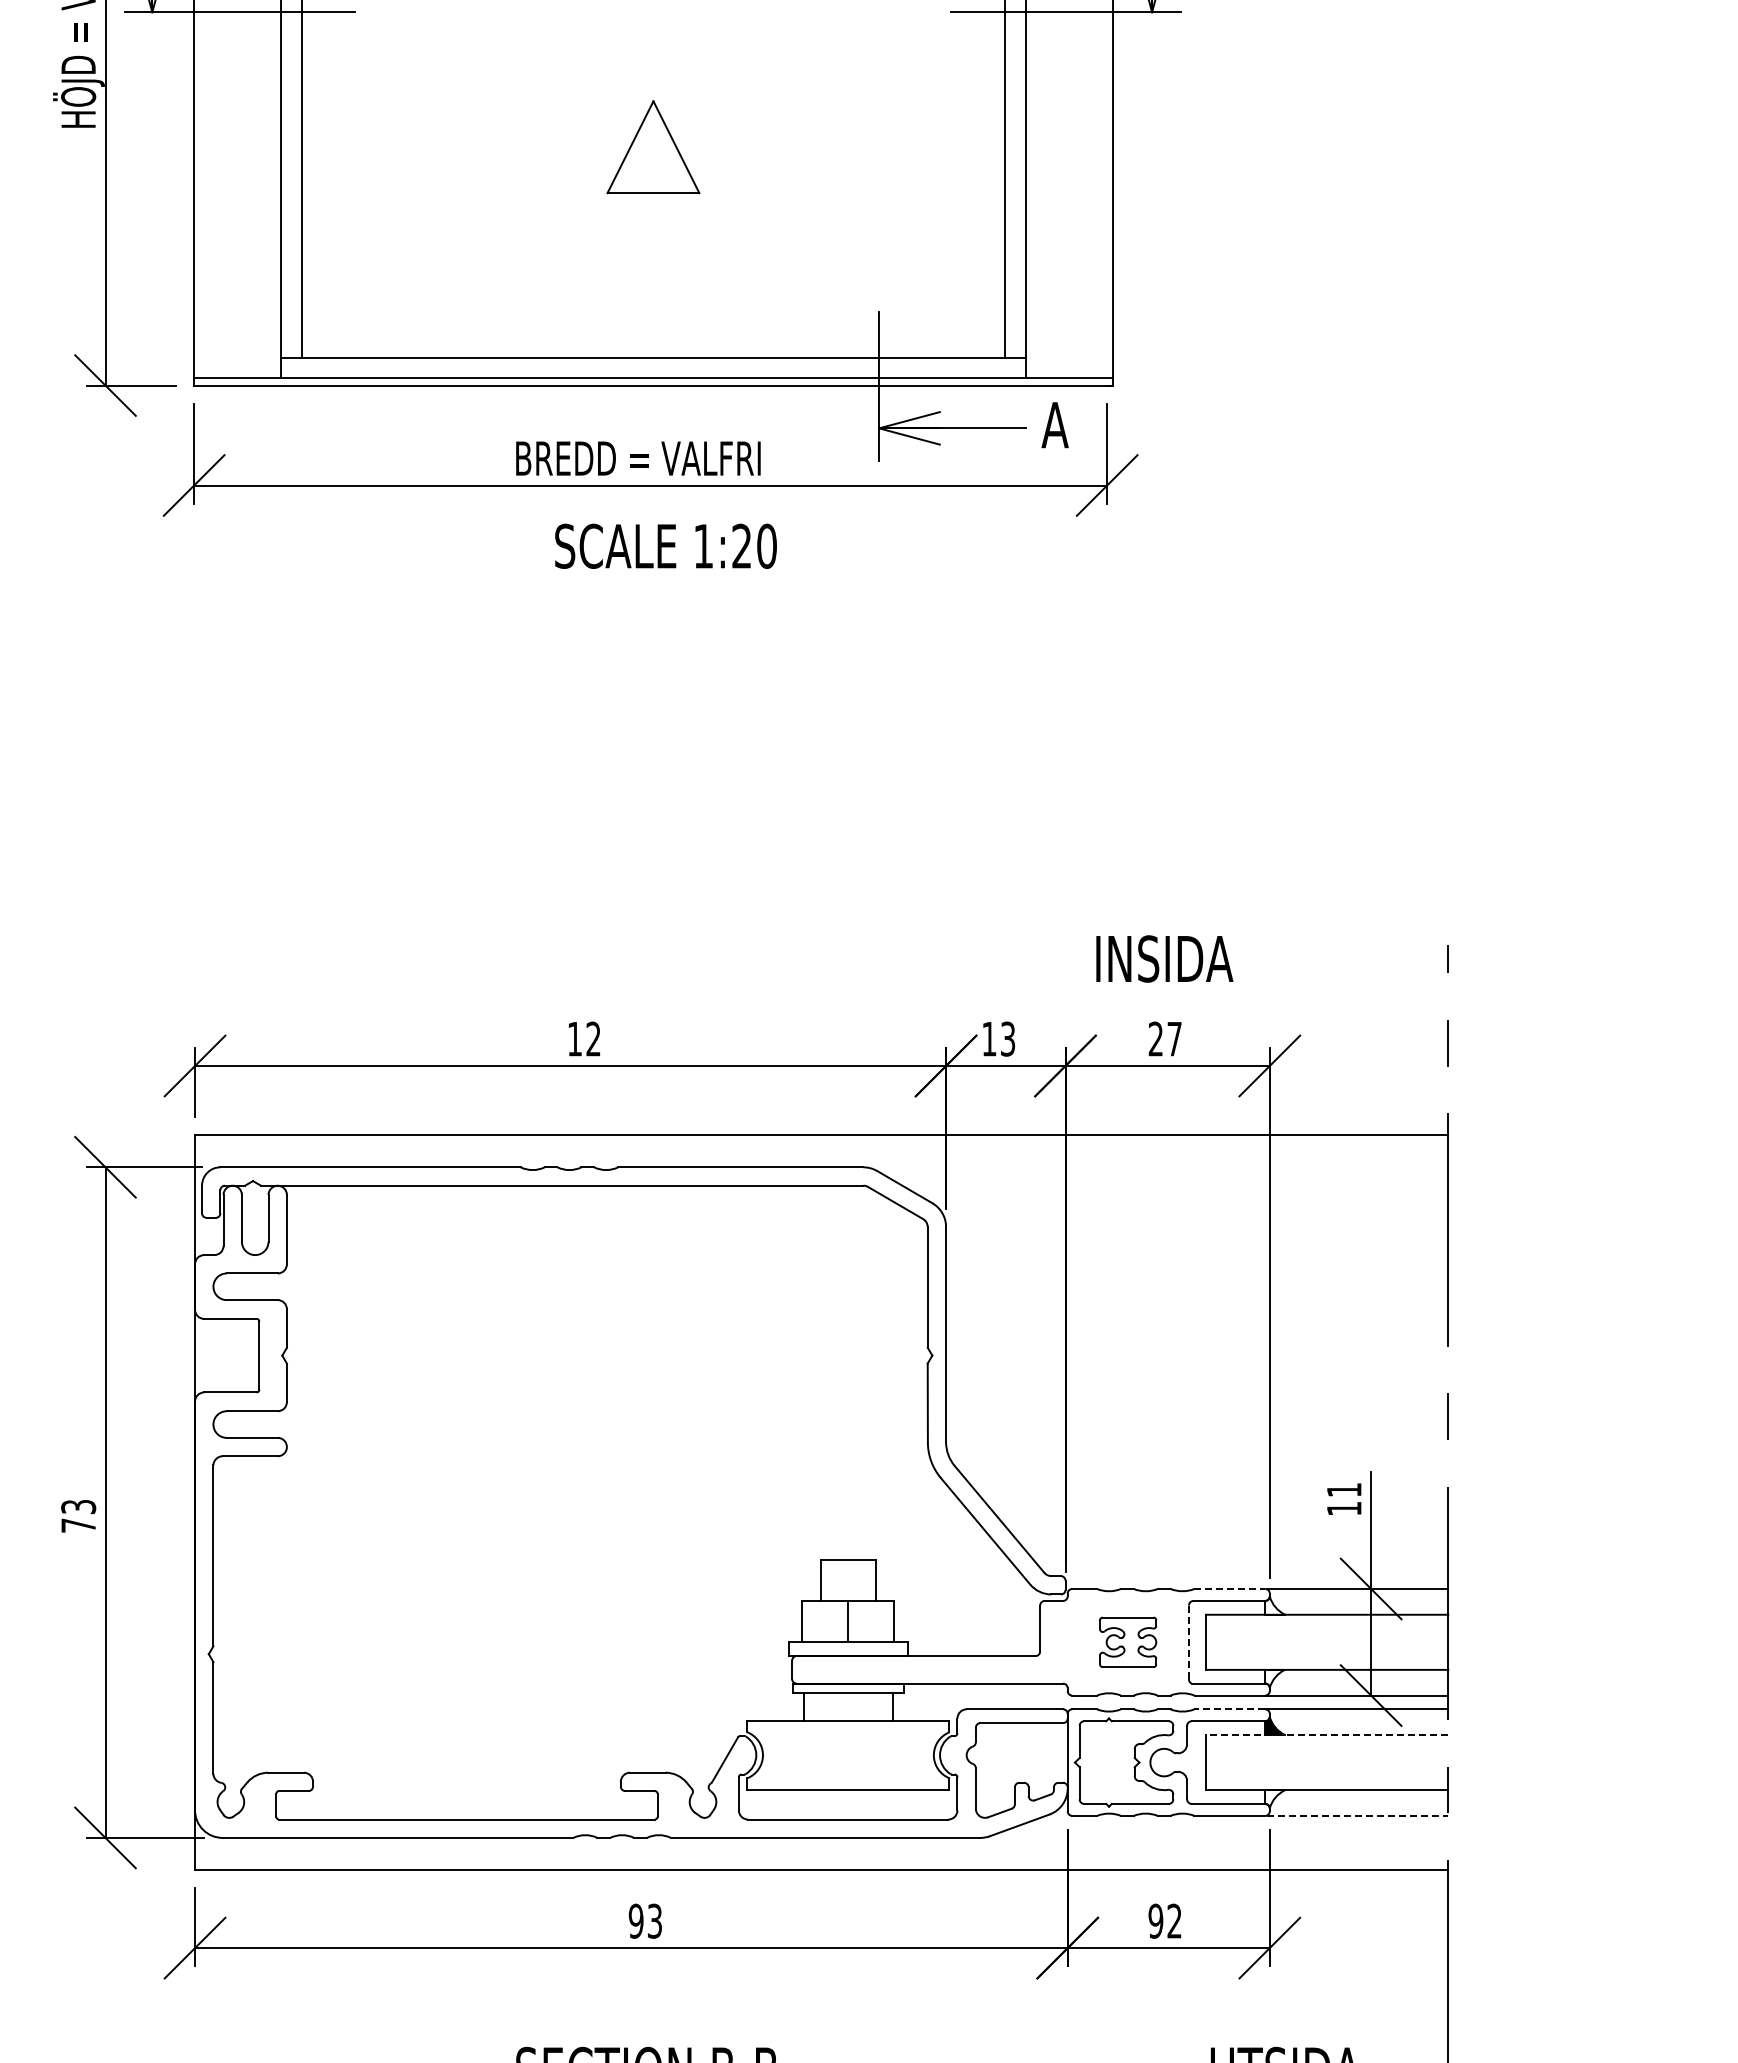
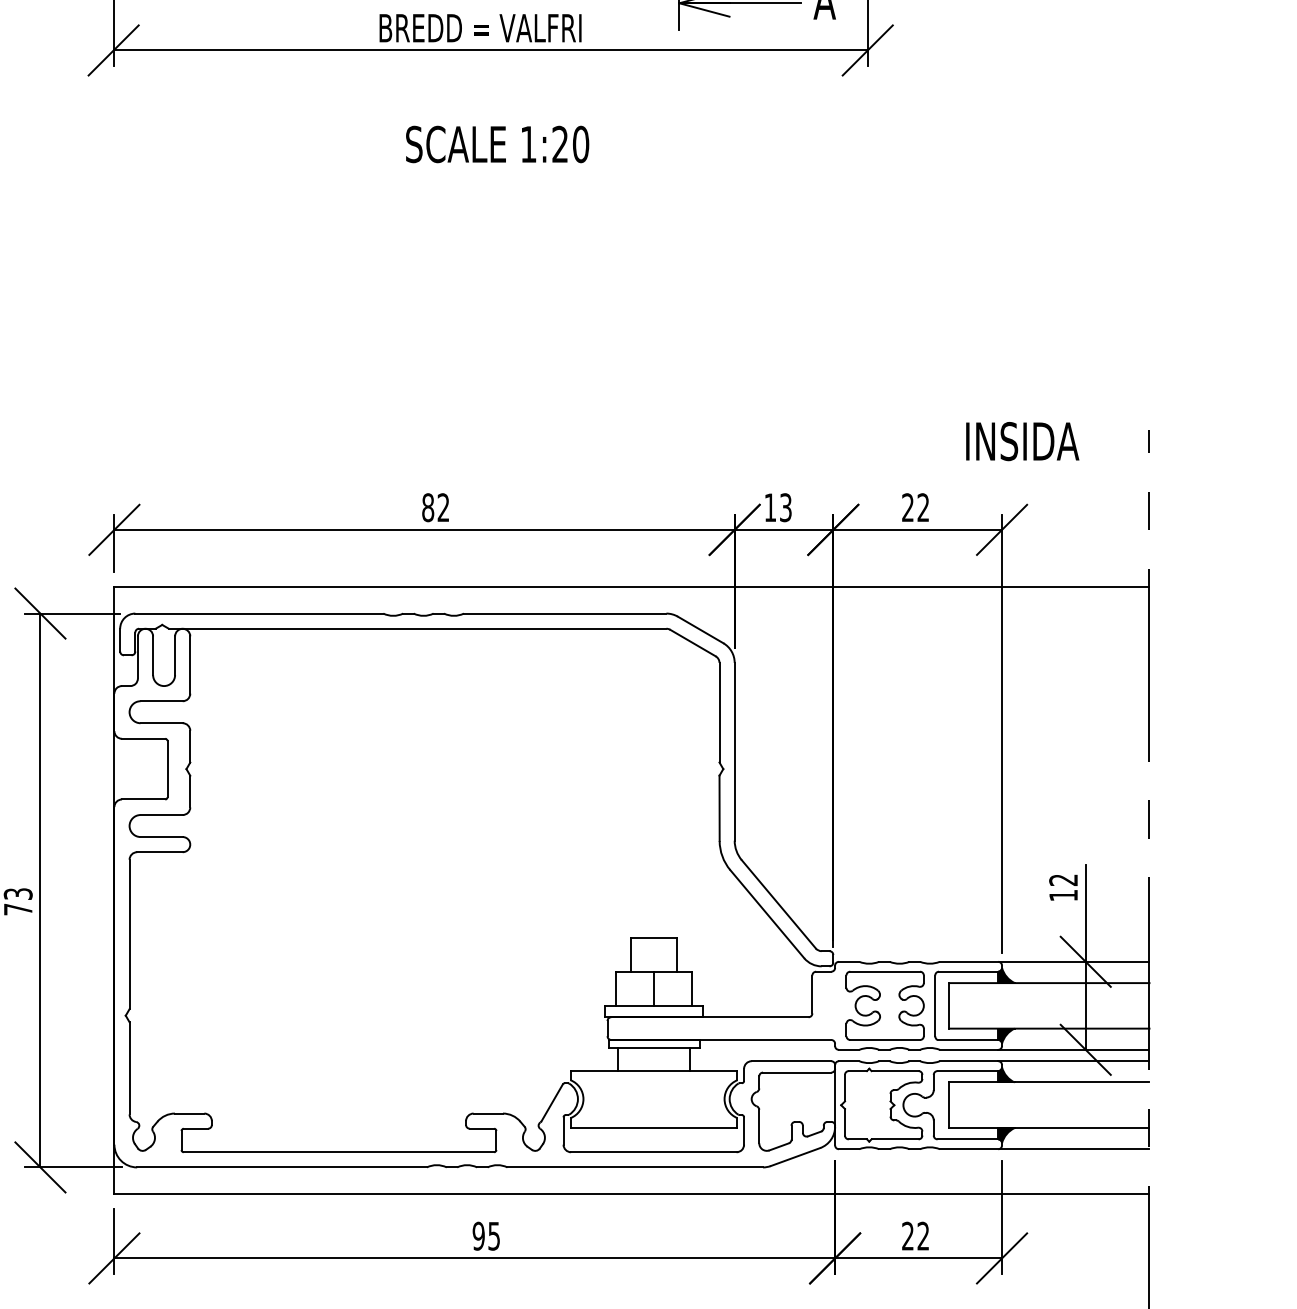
text: (665, 545) -> (497, 143), moved
text: (1164, 958) -> (1022, 441), moved
text: (574, 1038) -> (427, 507), 12 -> 82
text: (1174, 1038) -> (923, 507), 27 -> 22
text: (1343, 1490) -> (1062, 880), 11 -> 12
line: (1230, 1589) -> (969, 962), dashed -> solid
fill: (1275, 1605) -> (1006, 975), added
part: (1127, 1642) -> (884, 1006), size x1.67
line: (1188, 1642) -> (934, 1006), dashed -> solid
fill: (1274, 1678) -> (1005, 1035), added
line: (1229, 1709) -> (968, 1061), dashed -> solid
line: (1326, 1735) -> (1048, 1082), dashed -> solid
fill: (1275, 1799) -> (1006, 1135), added
line: (1357, 1815) -> (1074, 1148), dashed -> solid
text: (654, 1920) -> (493, 1235), 93 -> 95
text: (1155, 1920) -> (907, 1235), 92 -> 22

